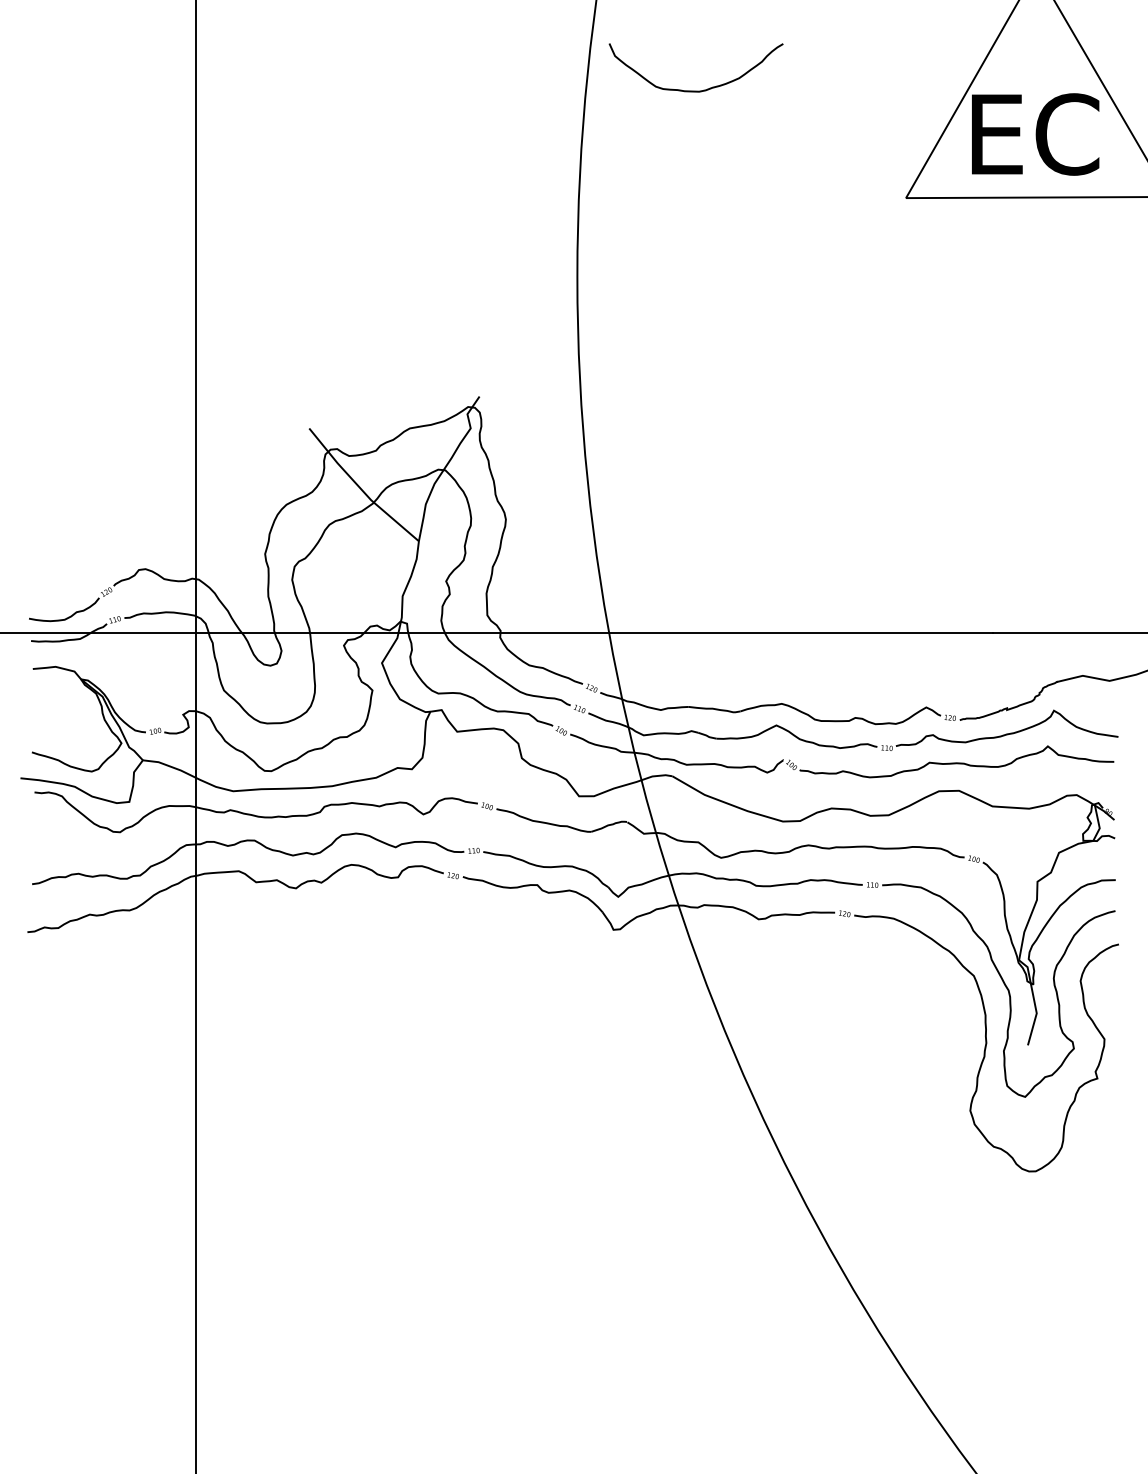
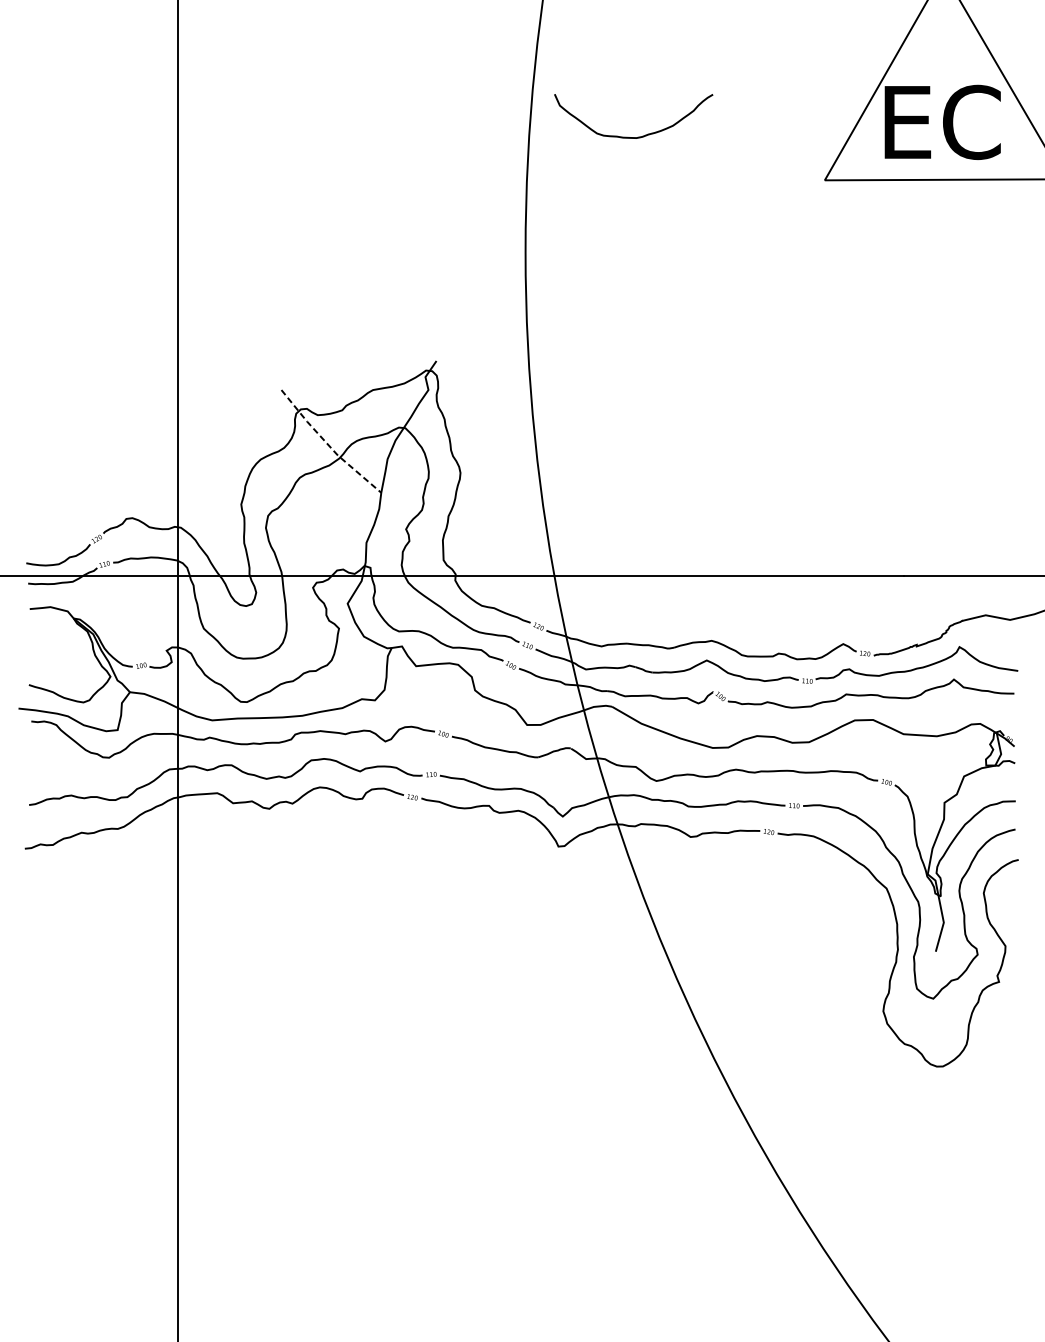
curve: (695, 90) -> (633, 136), moved
line: (360, 488) -> (328, 444), solid -> dashed

